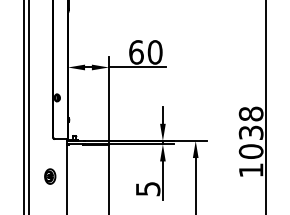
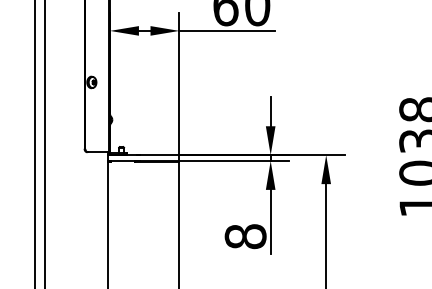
part: (50, 176) -> (80, 215), removed
text: (147, 188) -> (244, 235), 5 -> 8

